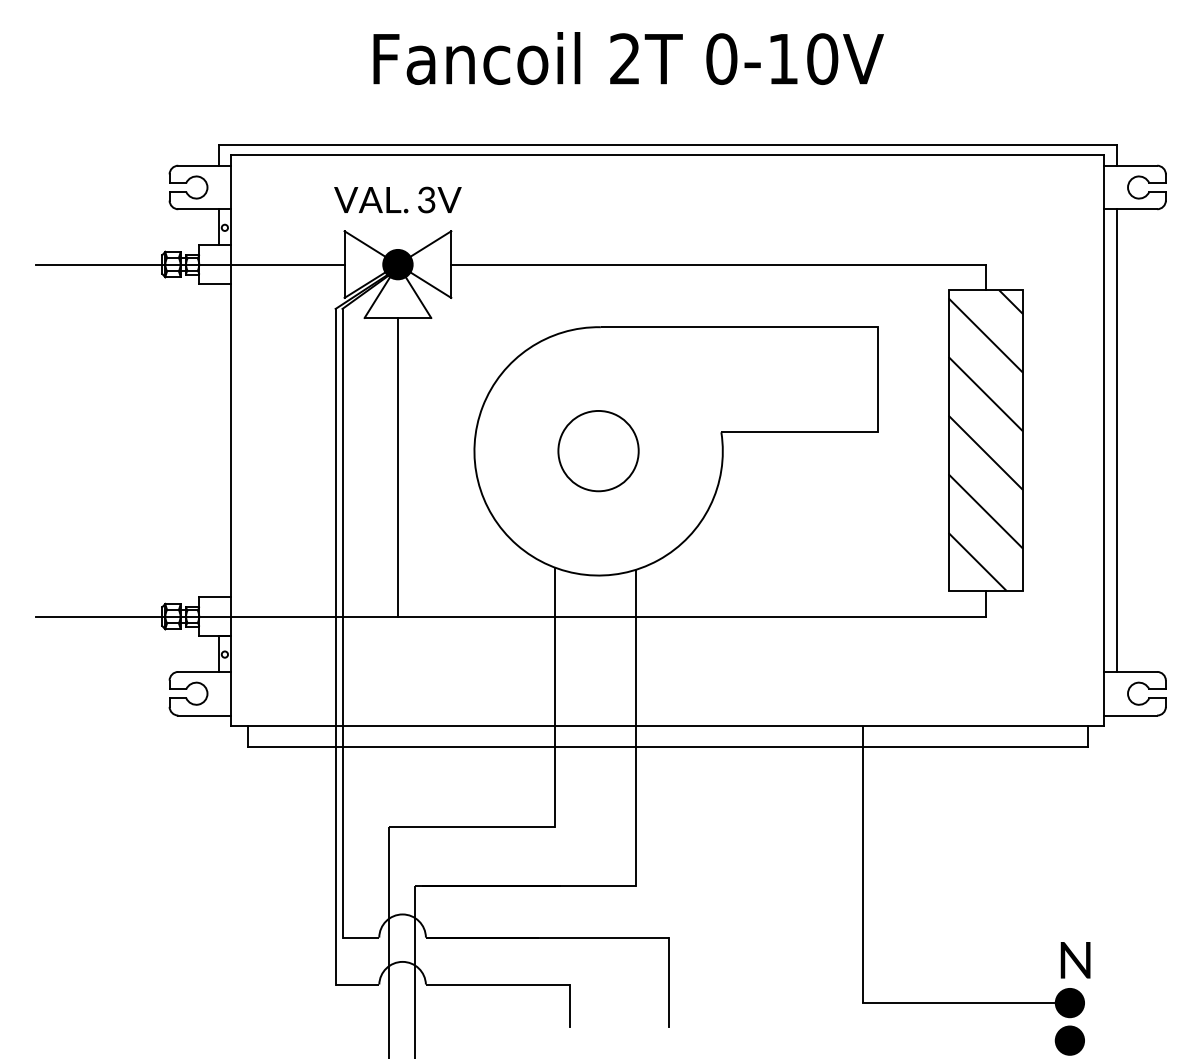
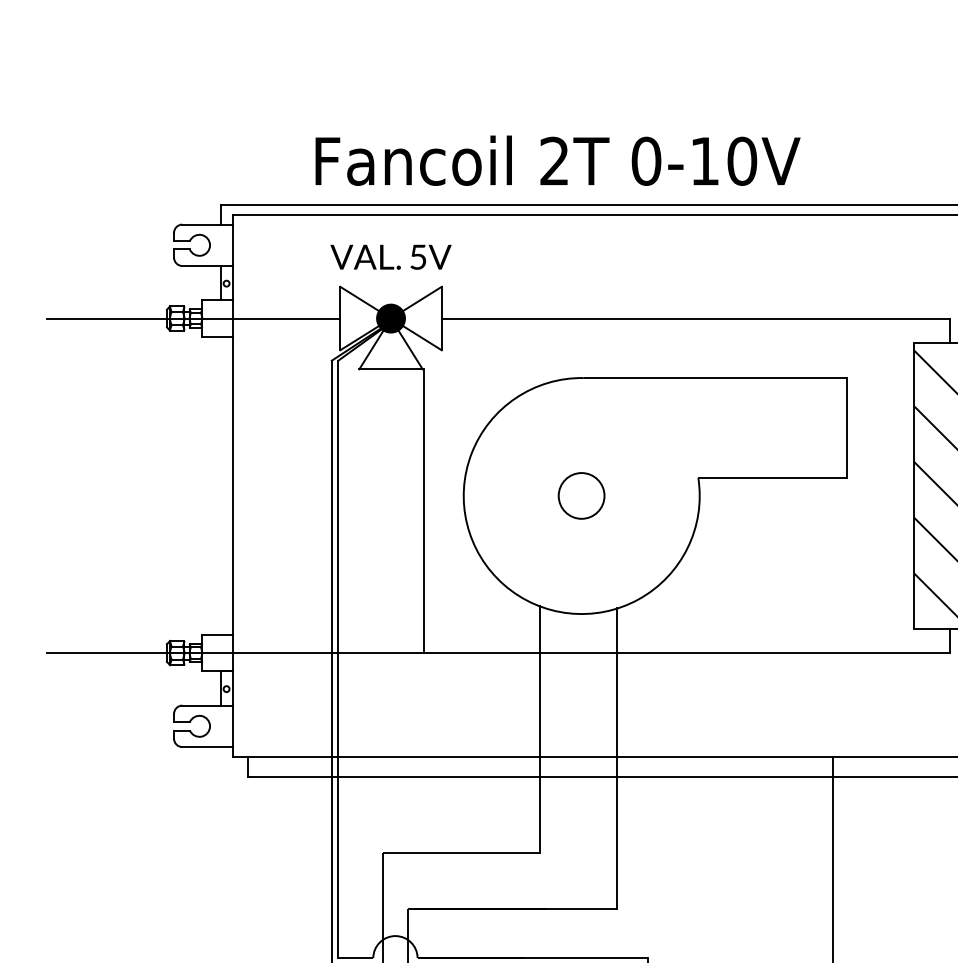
text: (628, 58) -> (557, 160), moved
text: (426, 199) -> (418, 256), 3V -> 5V
circle: (598, 451) -> (581, 496), size x0.6
line: (397, 466) -> (423, 510), moved

